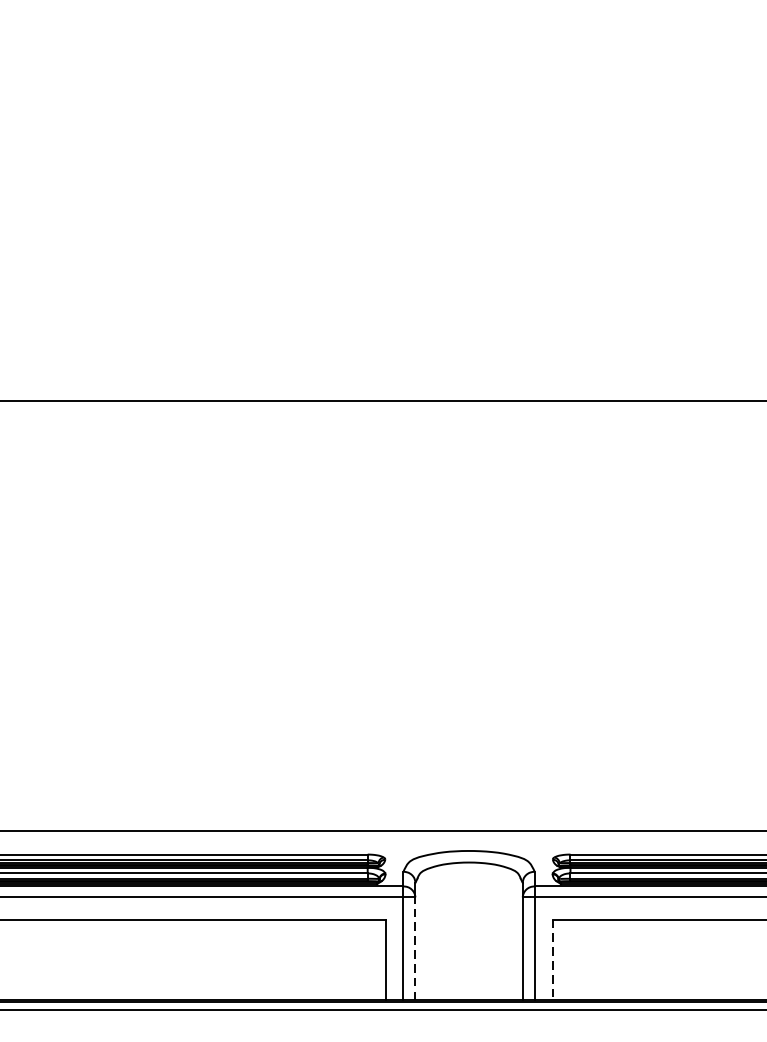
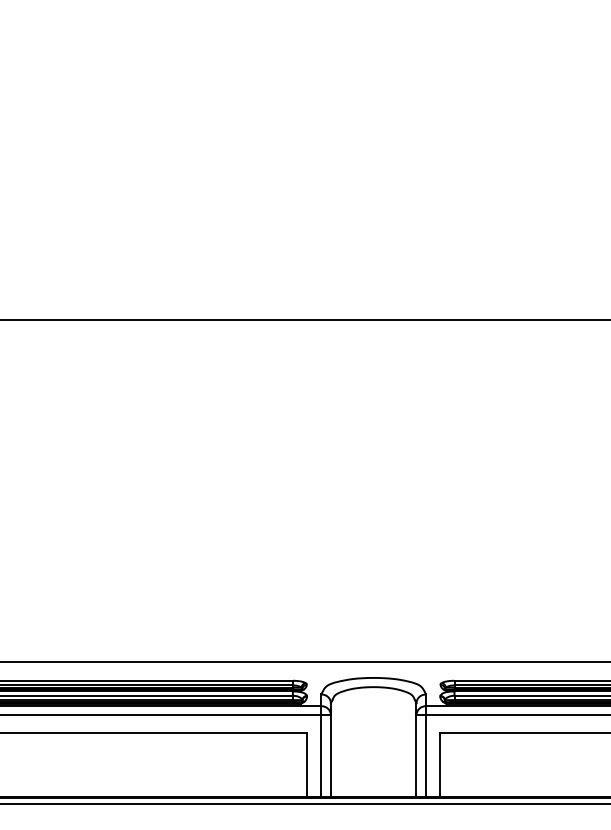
line: (414, 948) -> (330, 755), dashed -> solid
line: (552, 960) -> (440, 765), dashed -> solid

